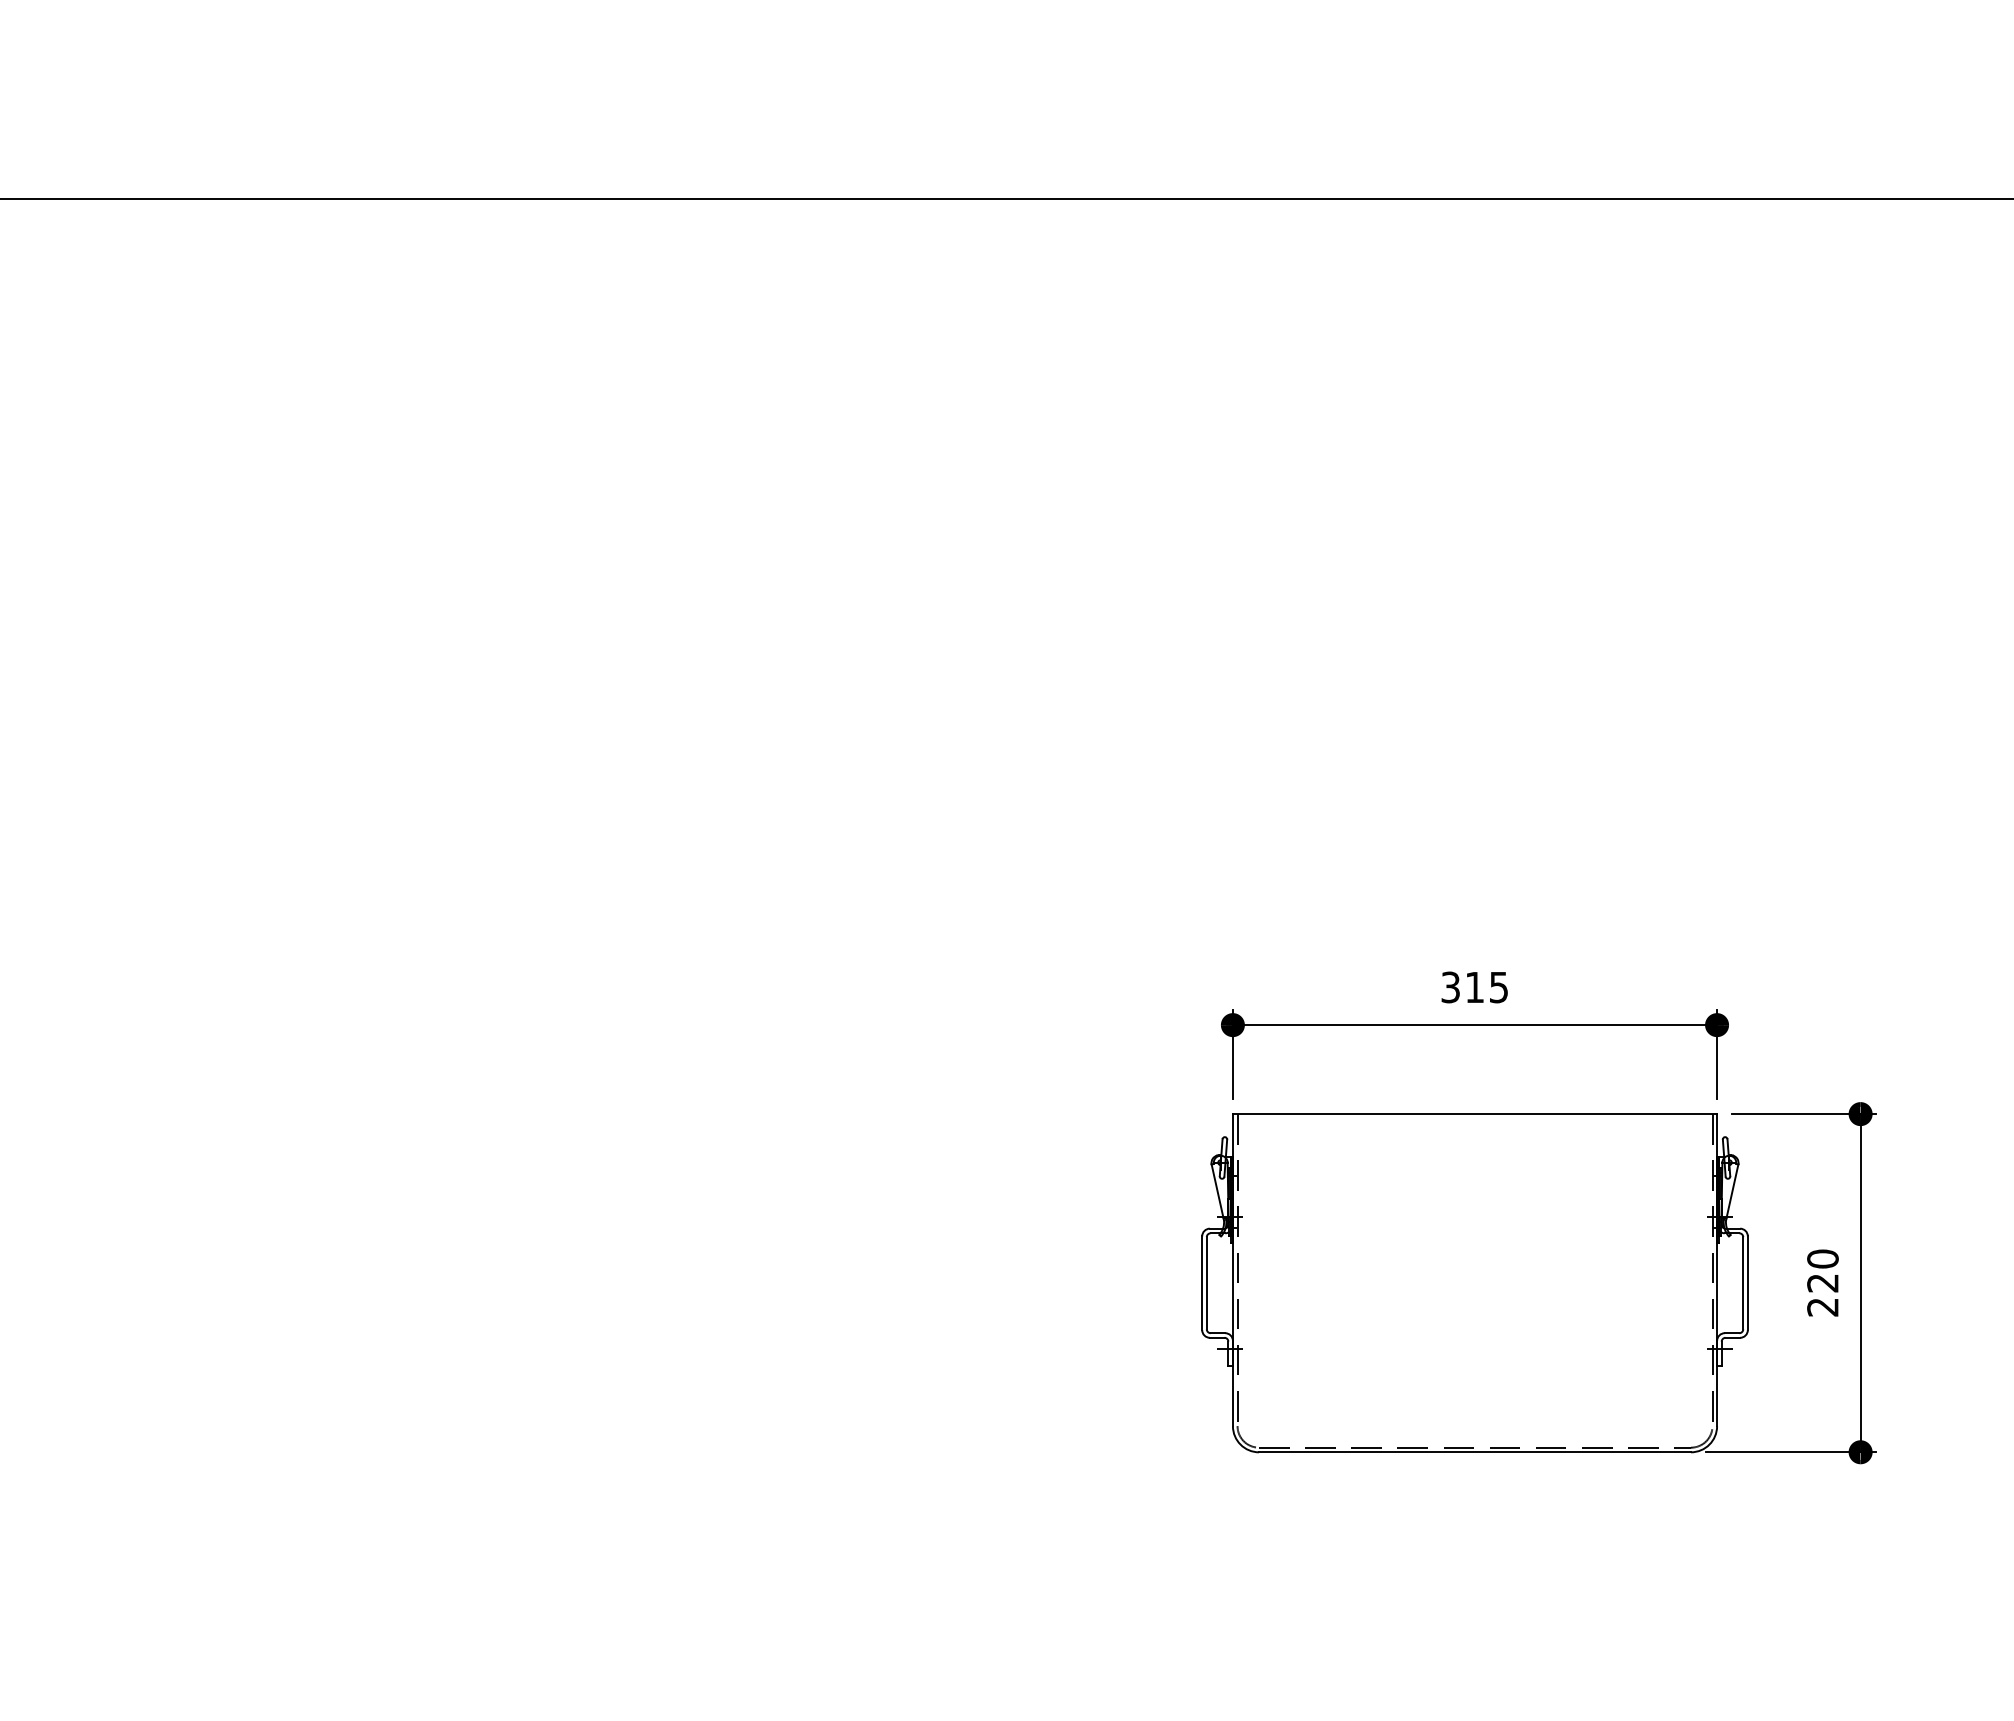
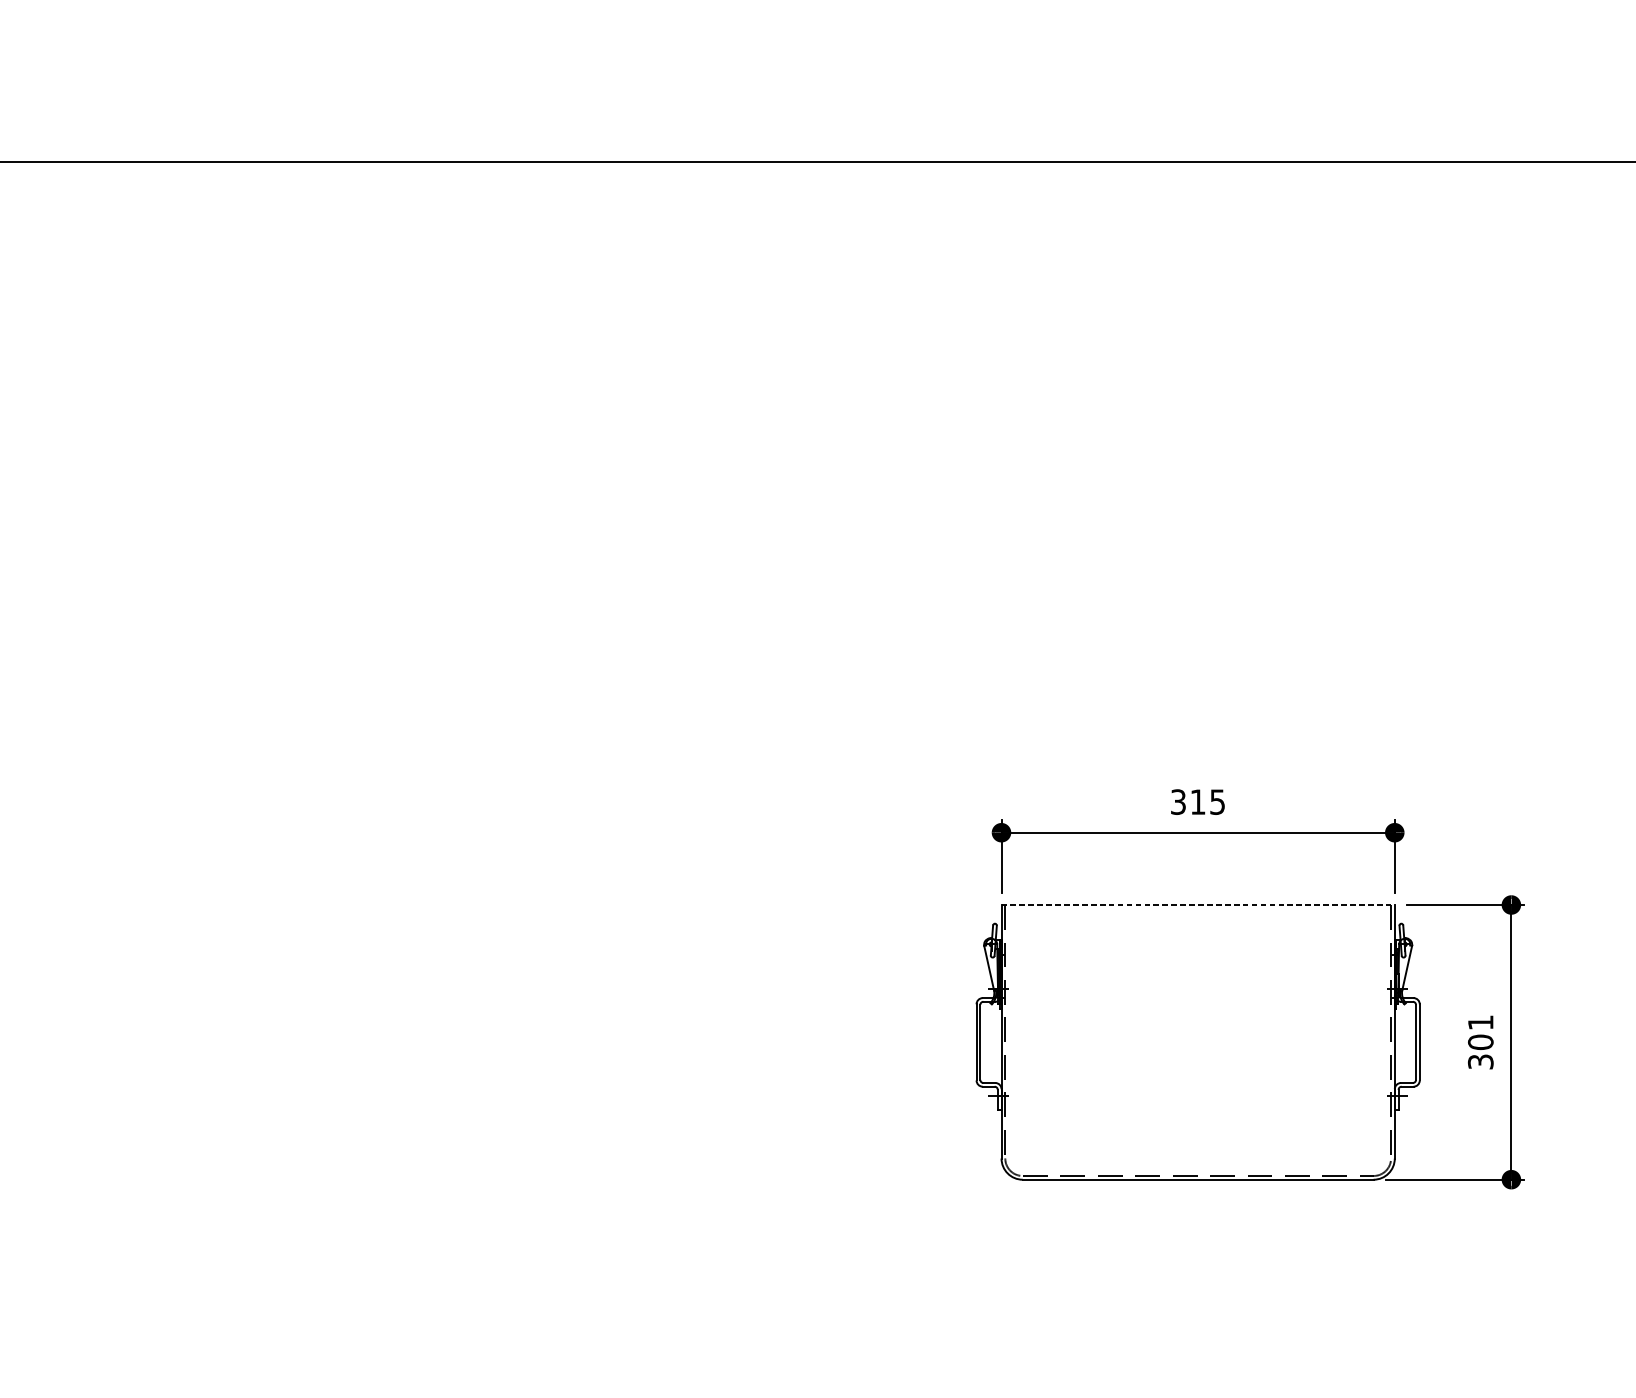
line: (1475, 1114) -> (1198, 905), solid -> dashed
text: (1822, 1282) -> (1480, 1041), 220 -> 301

